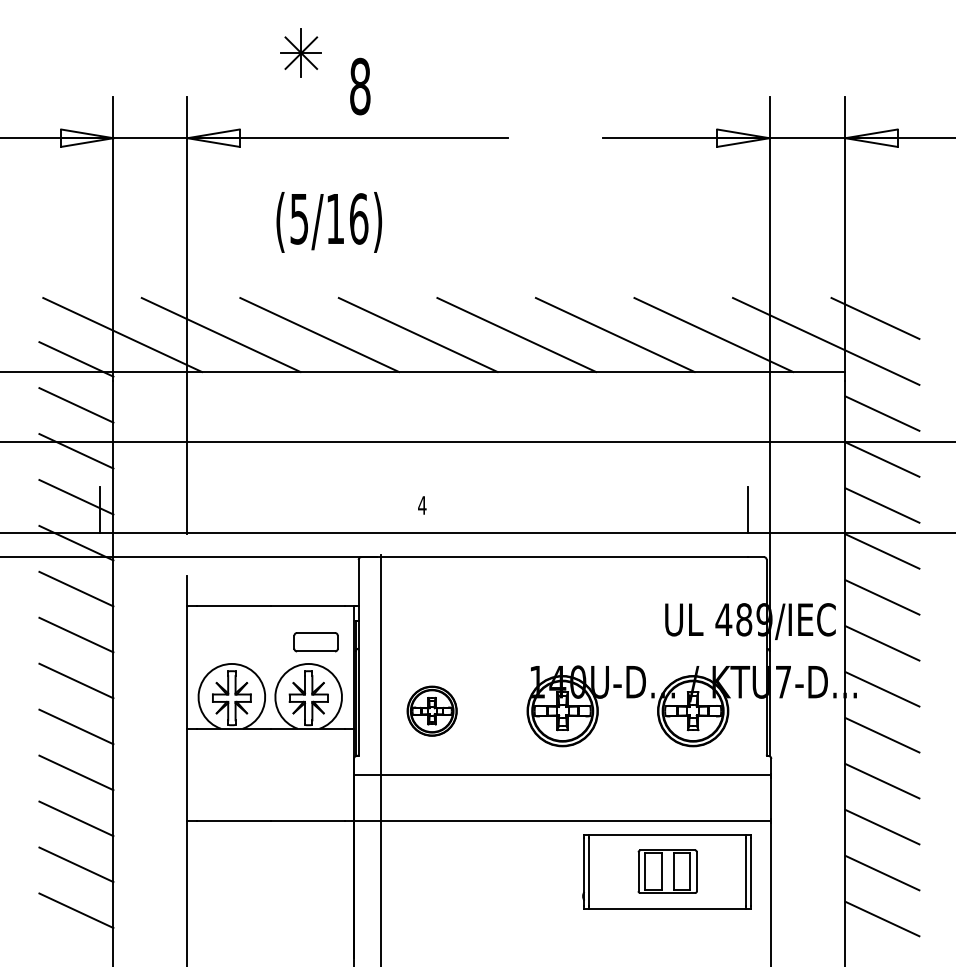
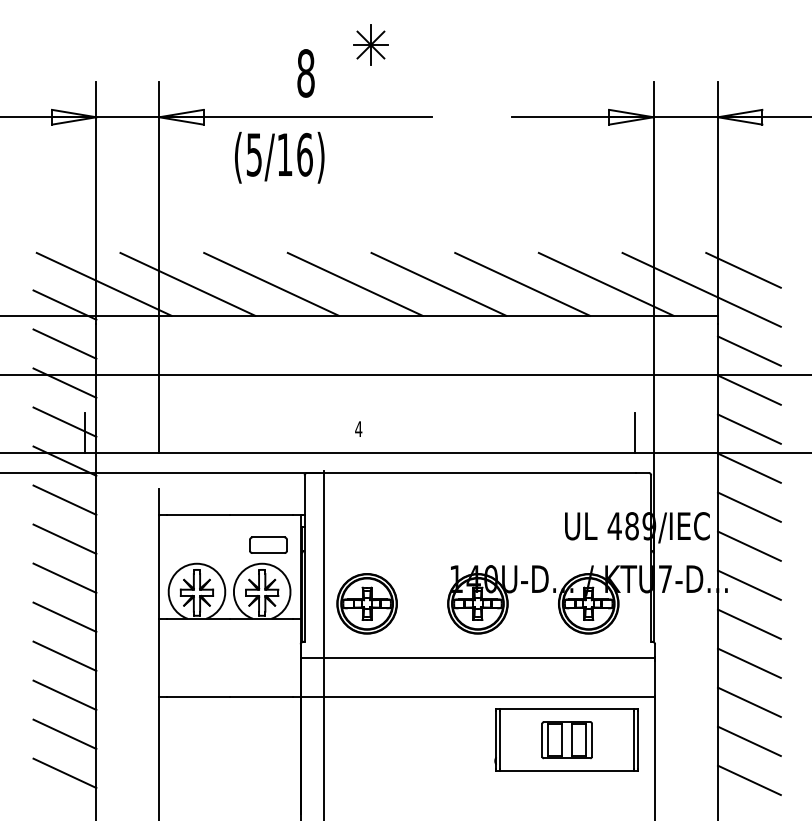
part: (300, 52) -> (370, 44), moved
text: (329, 222) -> (279, 157), moved
part: (431, 710) -> (366, 603), size x1.43

